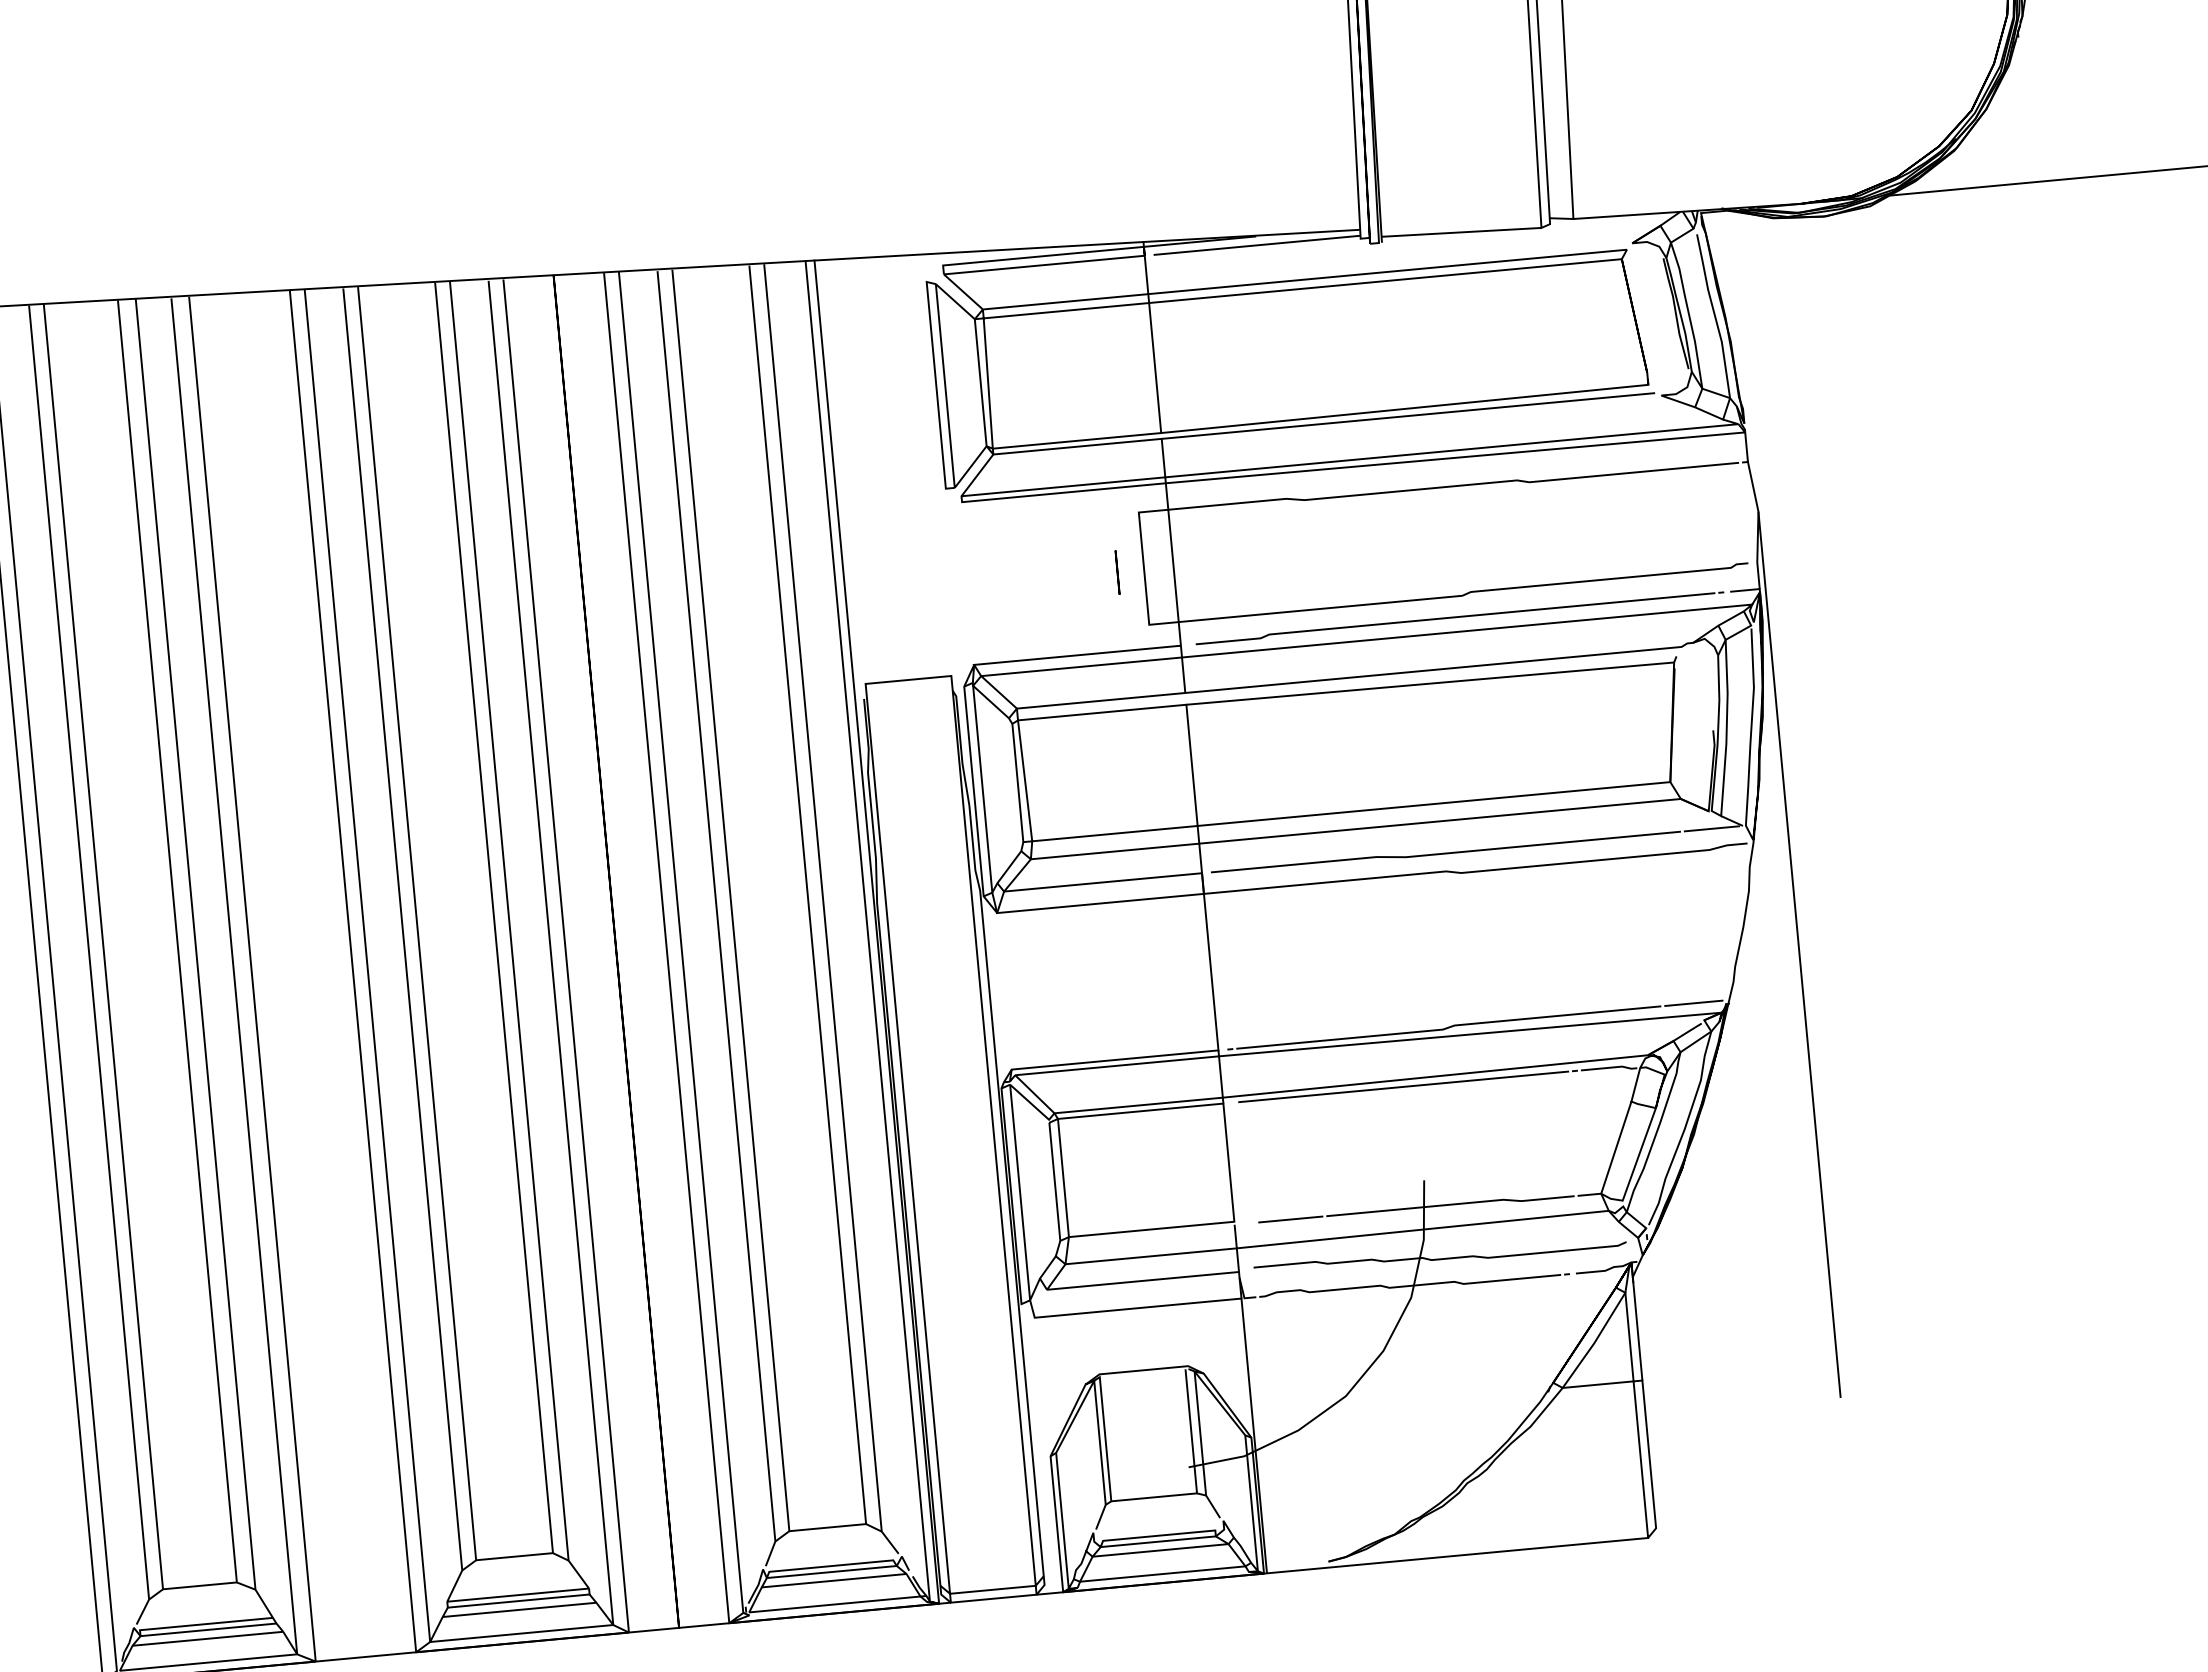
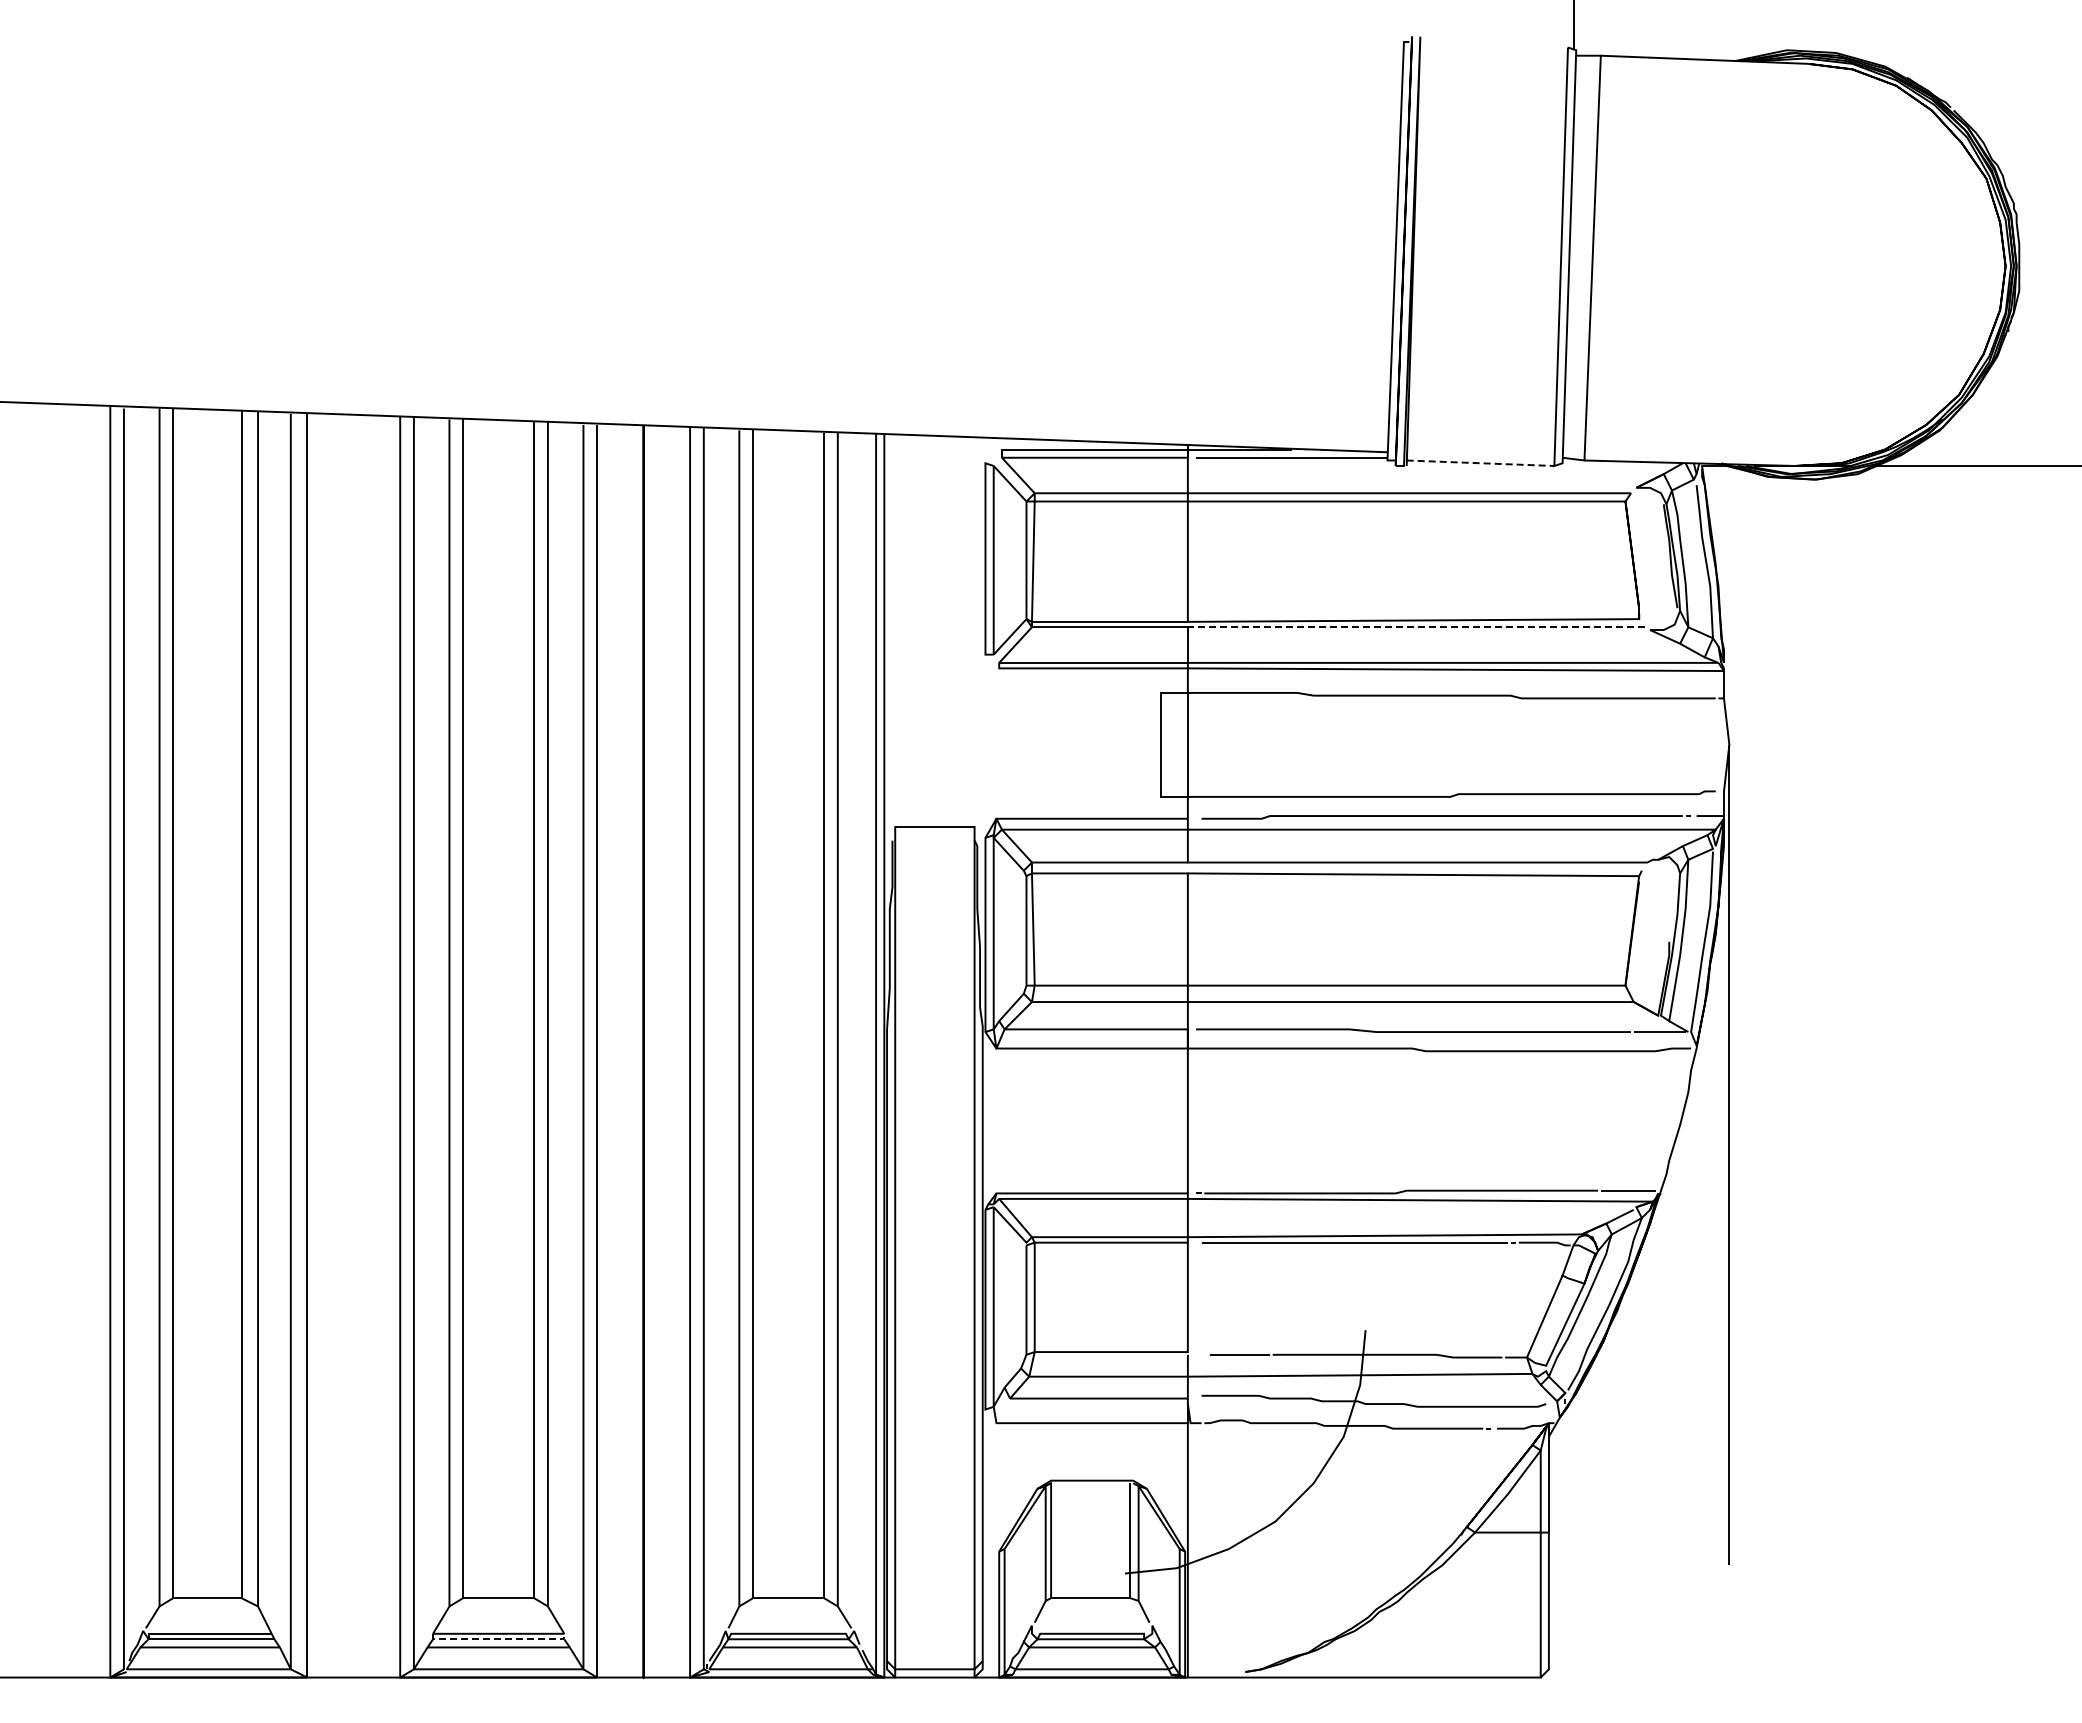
line: (1461, 232) -> (1480, 463), solid -> dashed
line: (1407, 416) -> (1415, 627), solid -> dashed
line: (1117, 572) -> (1135, 746), removed
line: (518, 1601) -> (498, 1639), solid -> dashed

